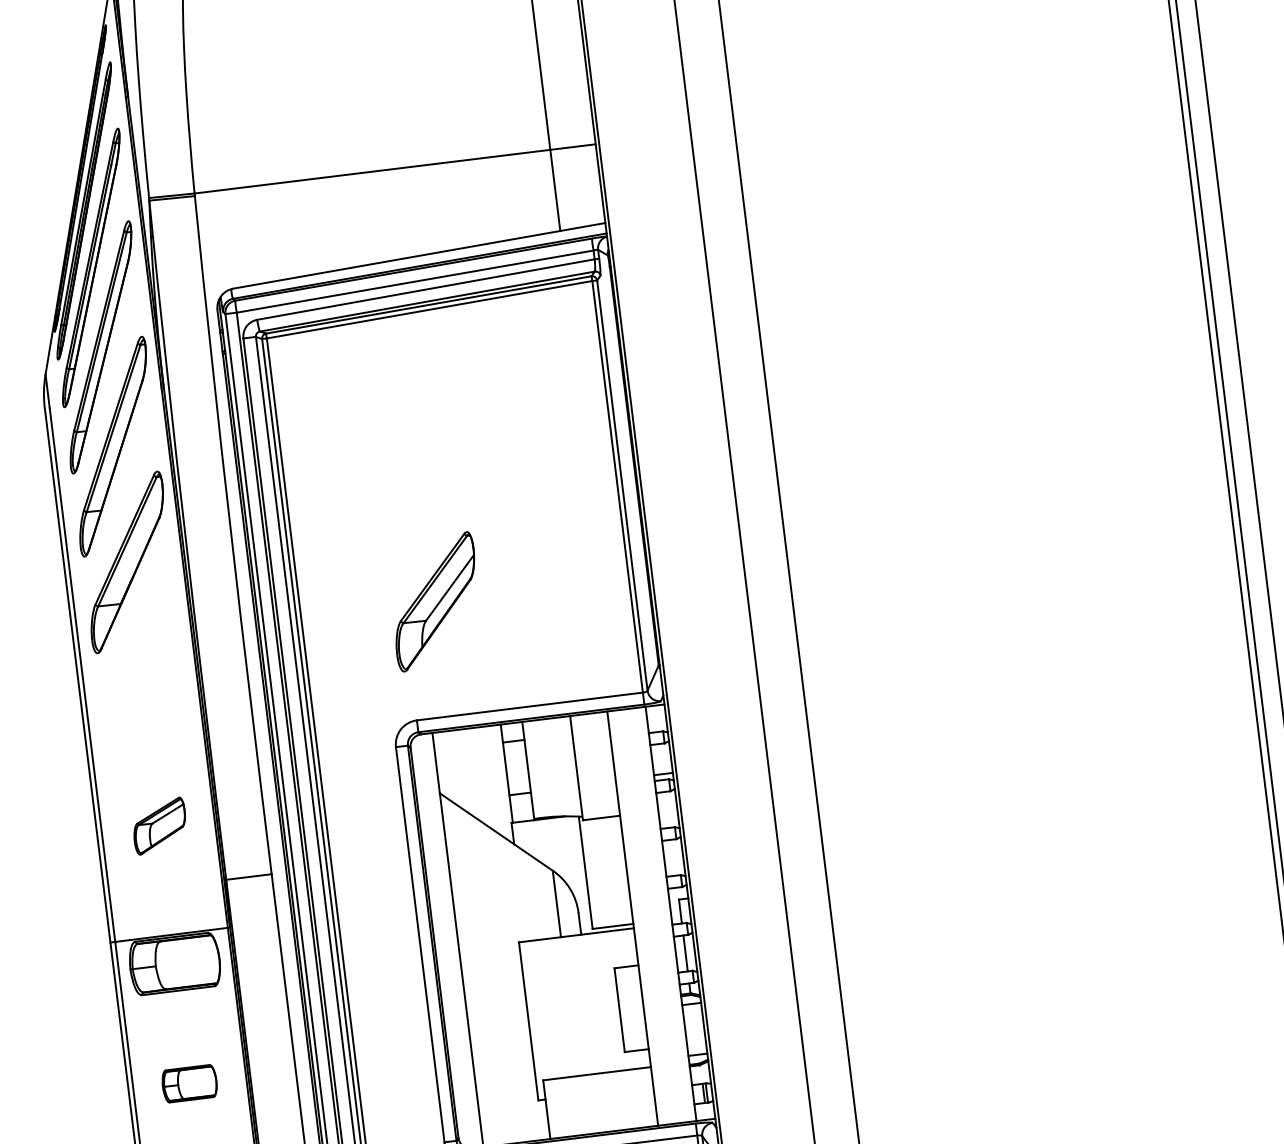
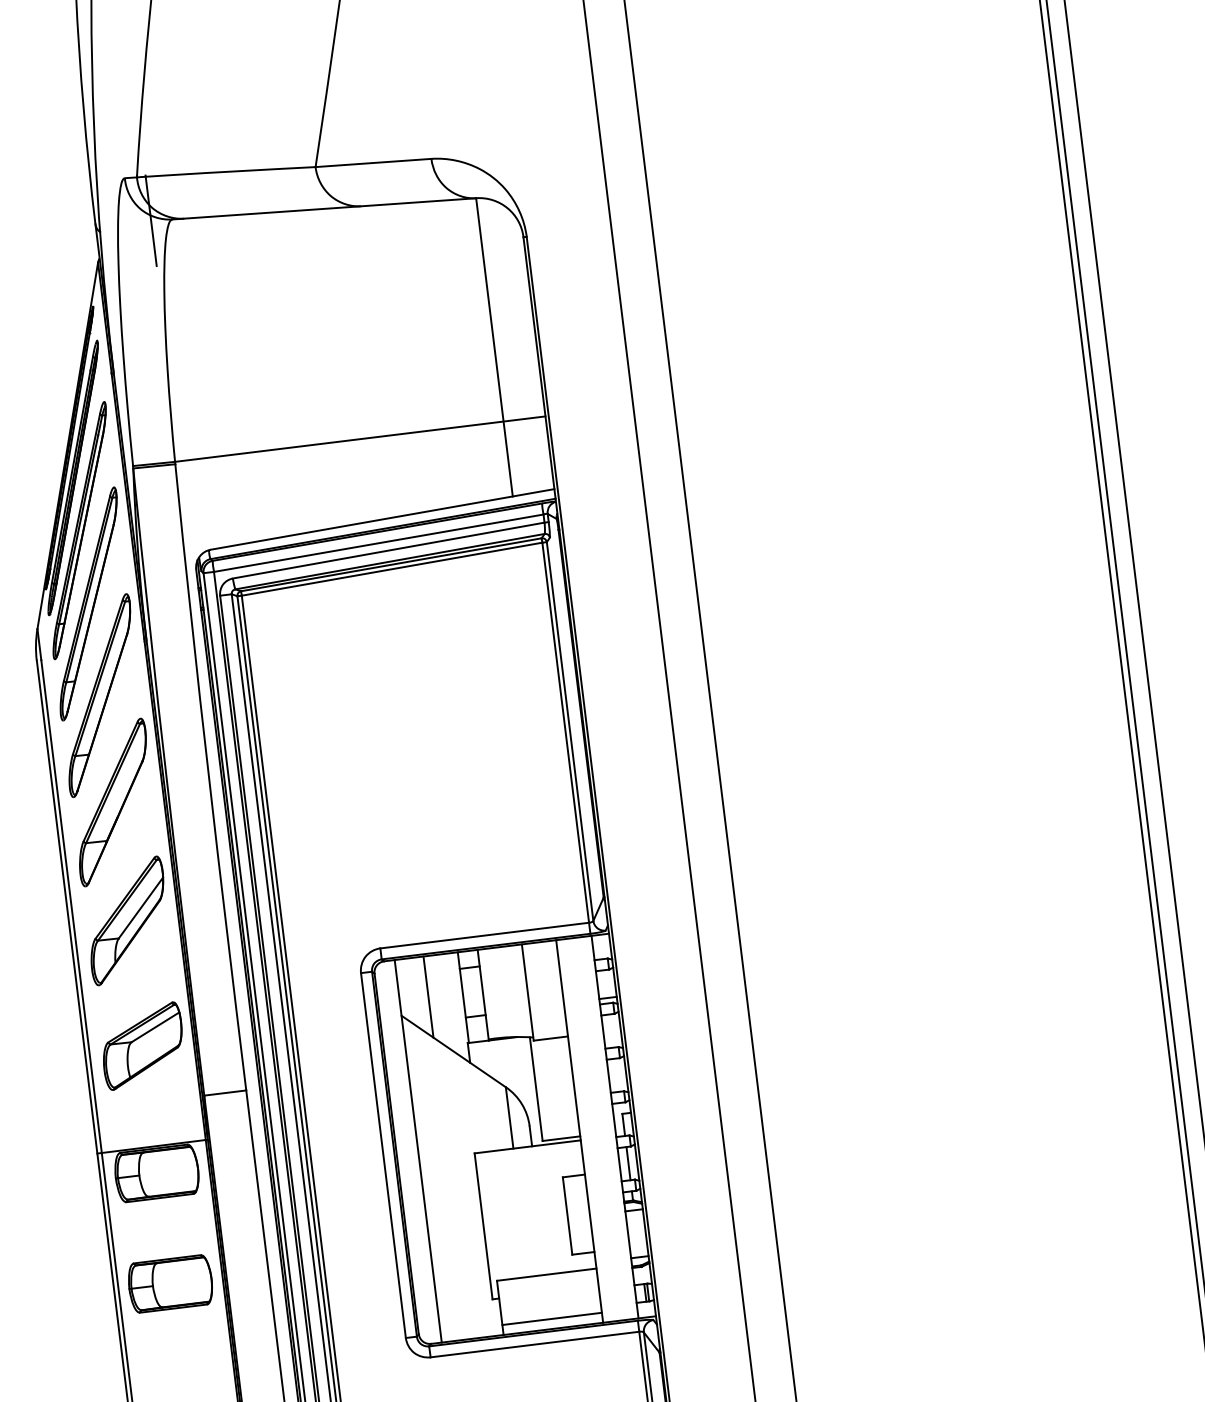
part: (435, 601) -> (127, 920), moved
line: (469, 772) -> (428, 996), added
part: (159, 825) -> (142, 1045), size x1.67
part: (189, 1083) -> (170, 1283), size x1.67
line: (602, 1121) -> (551, 1318), added

